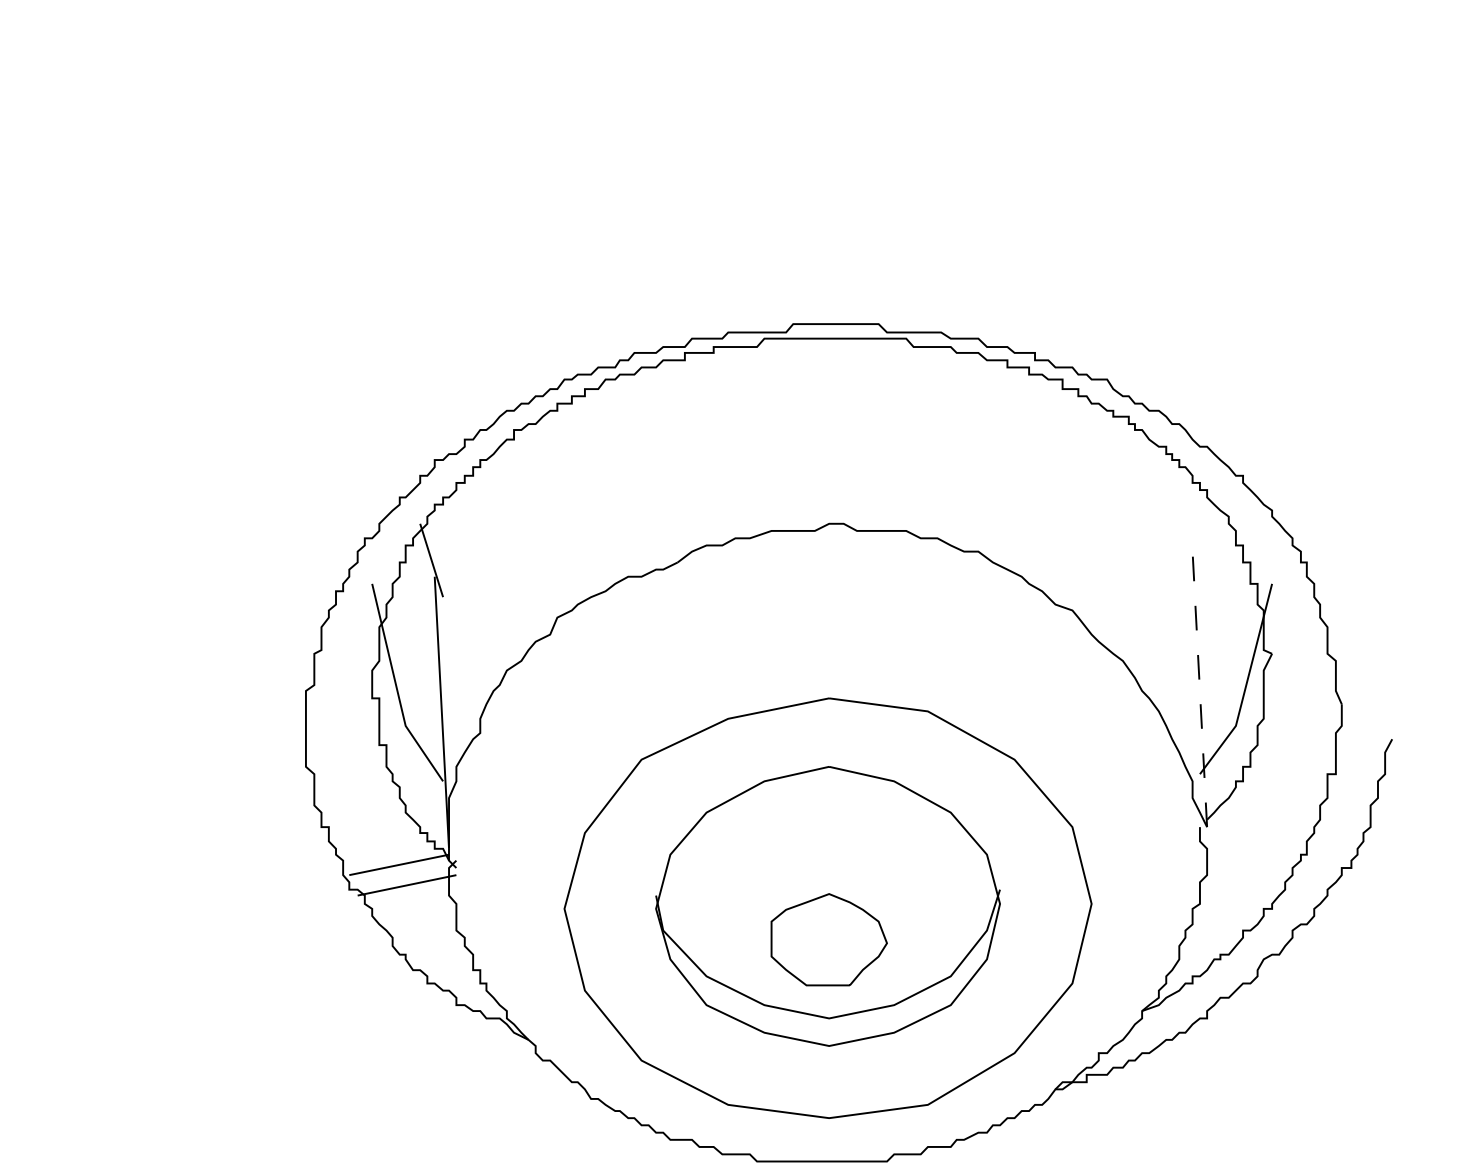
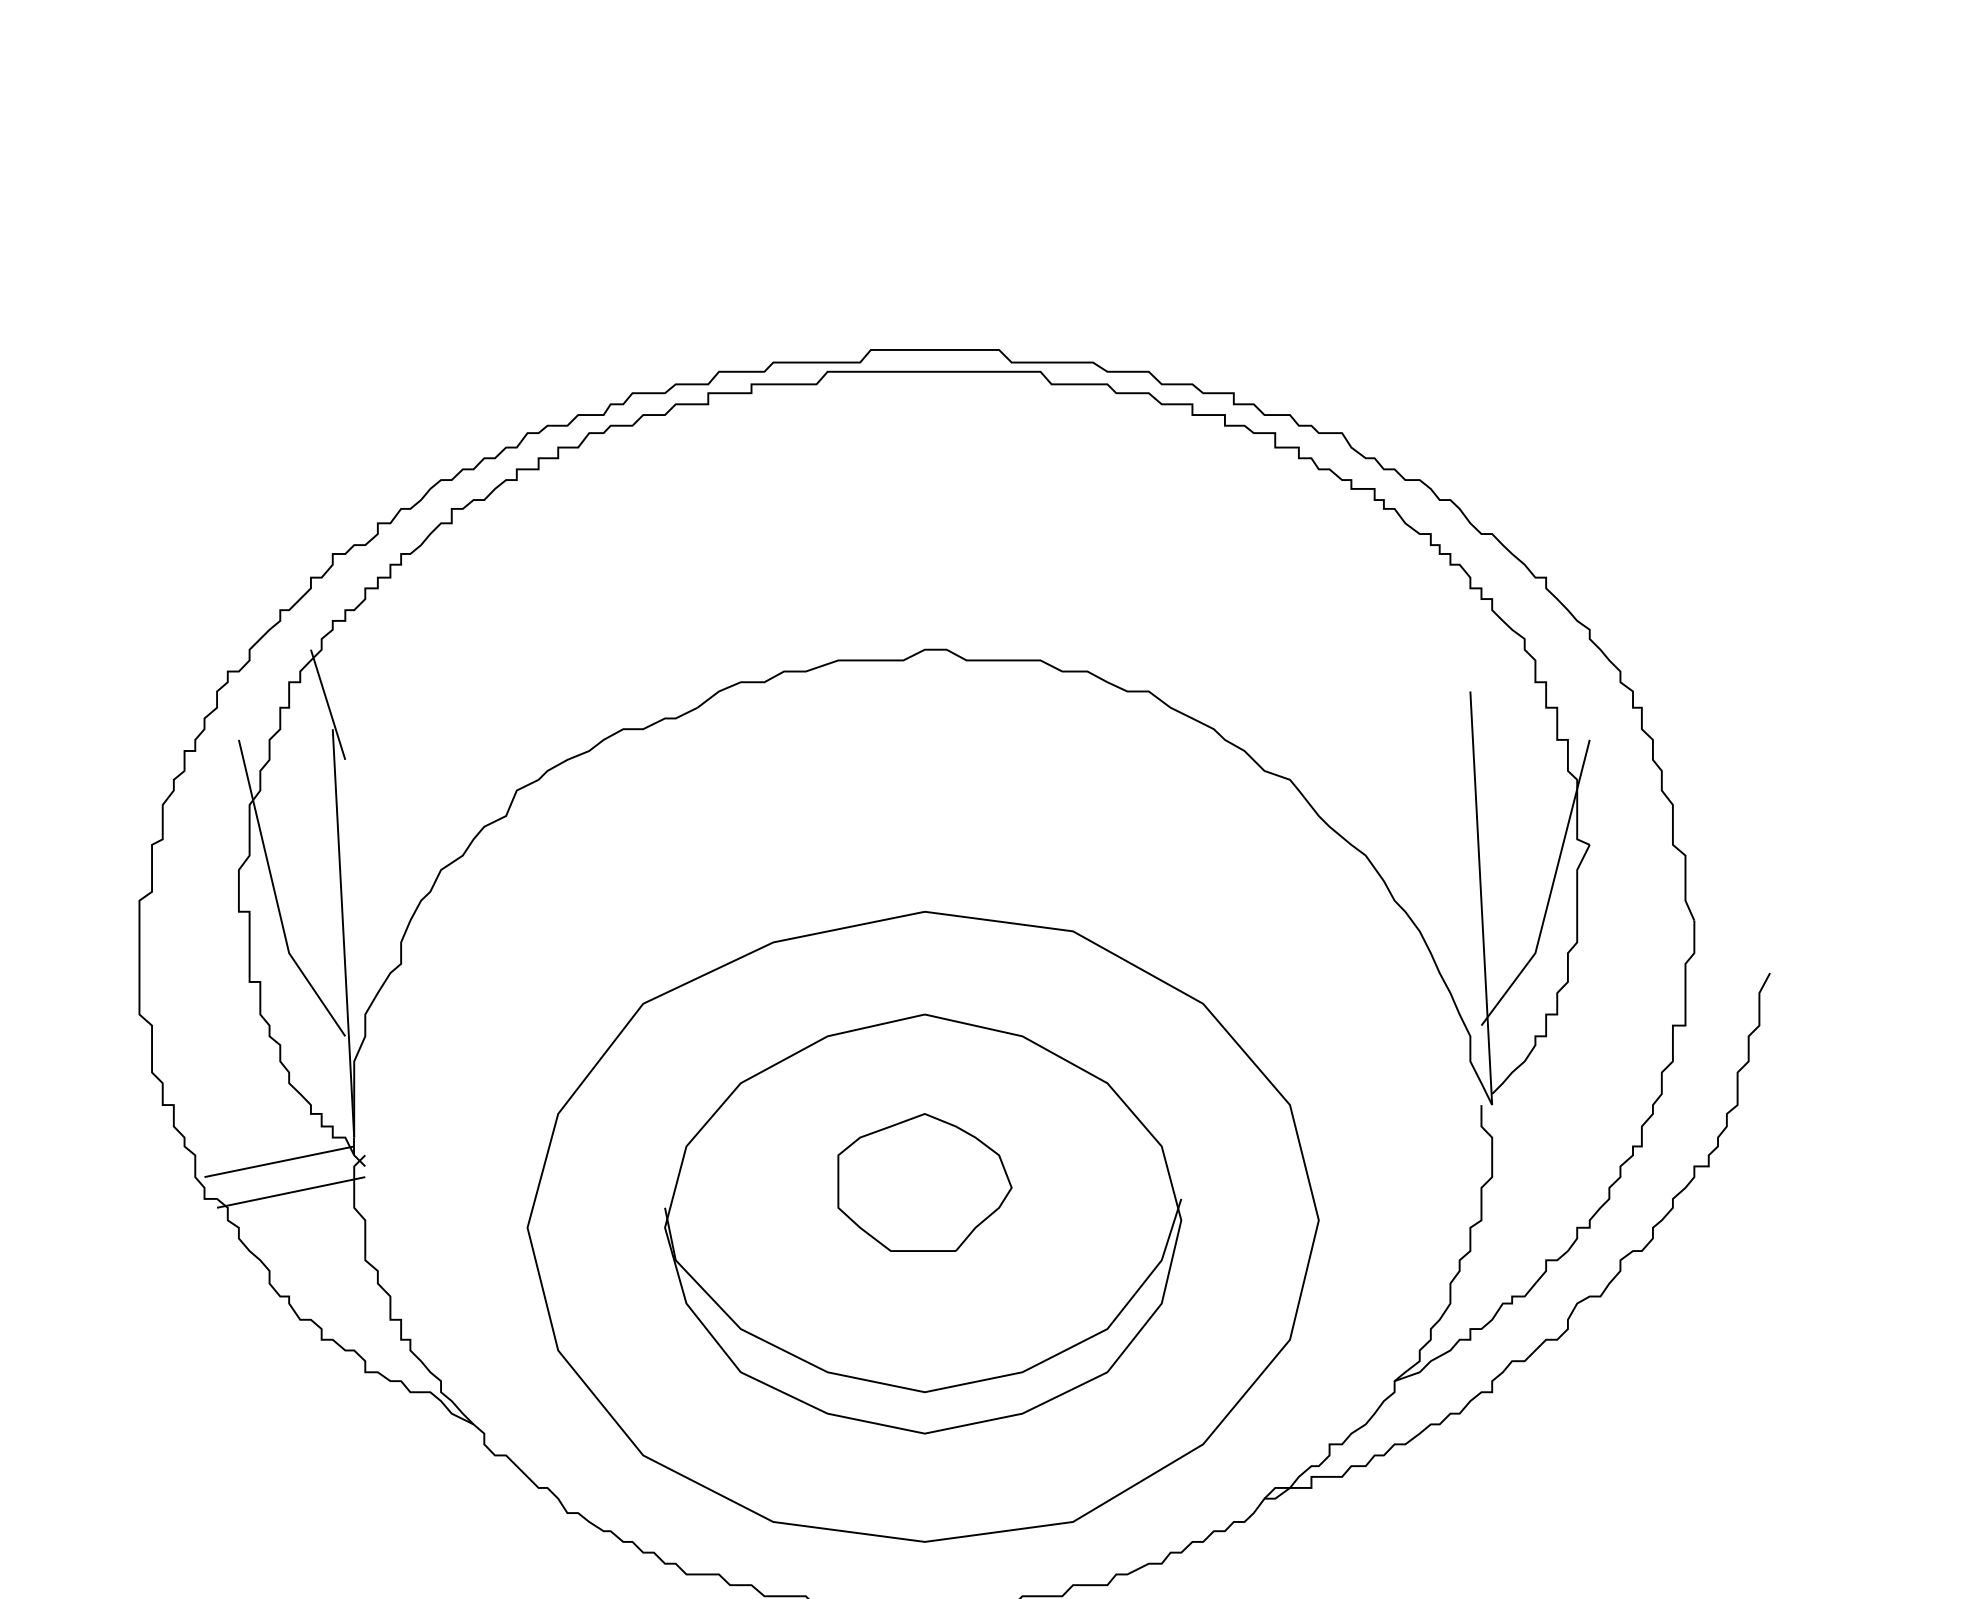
line: (1199, 689) -> (1480, 898), dashed -> solid
part: (828, 939) -> (923, 1182), moved

